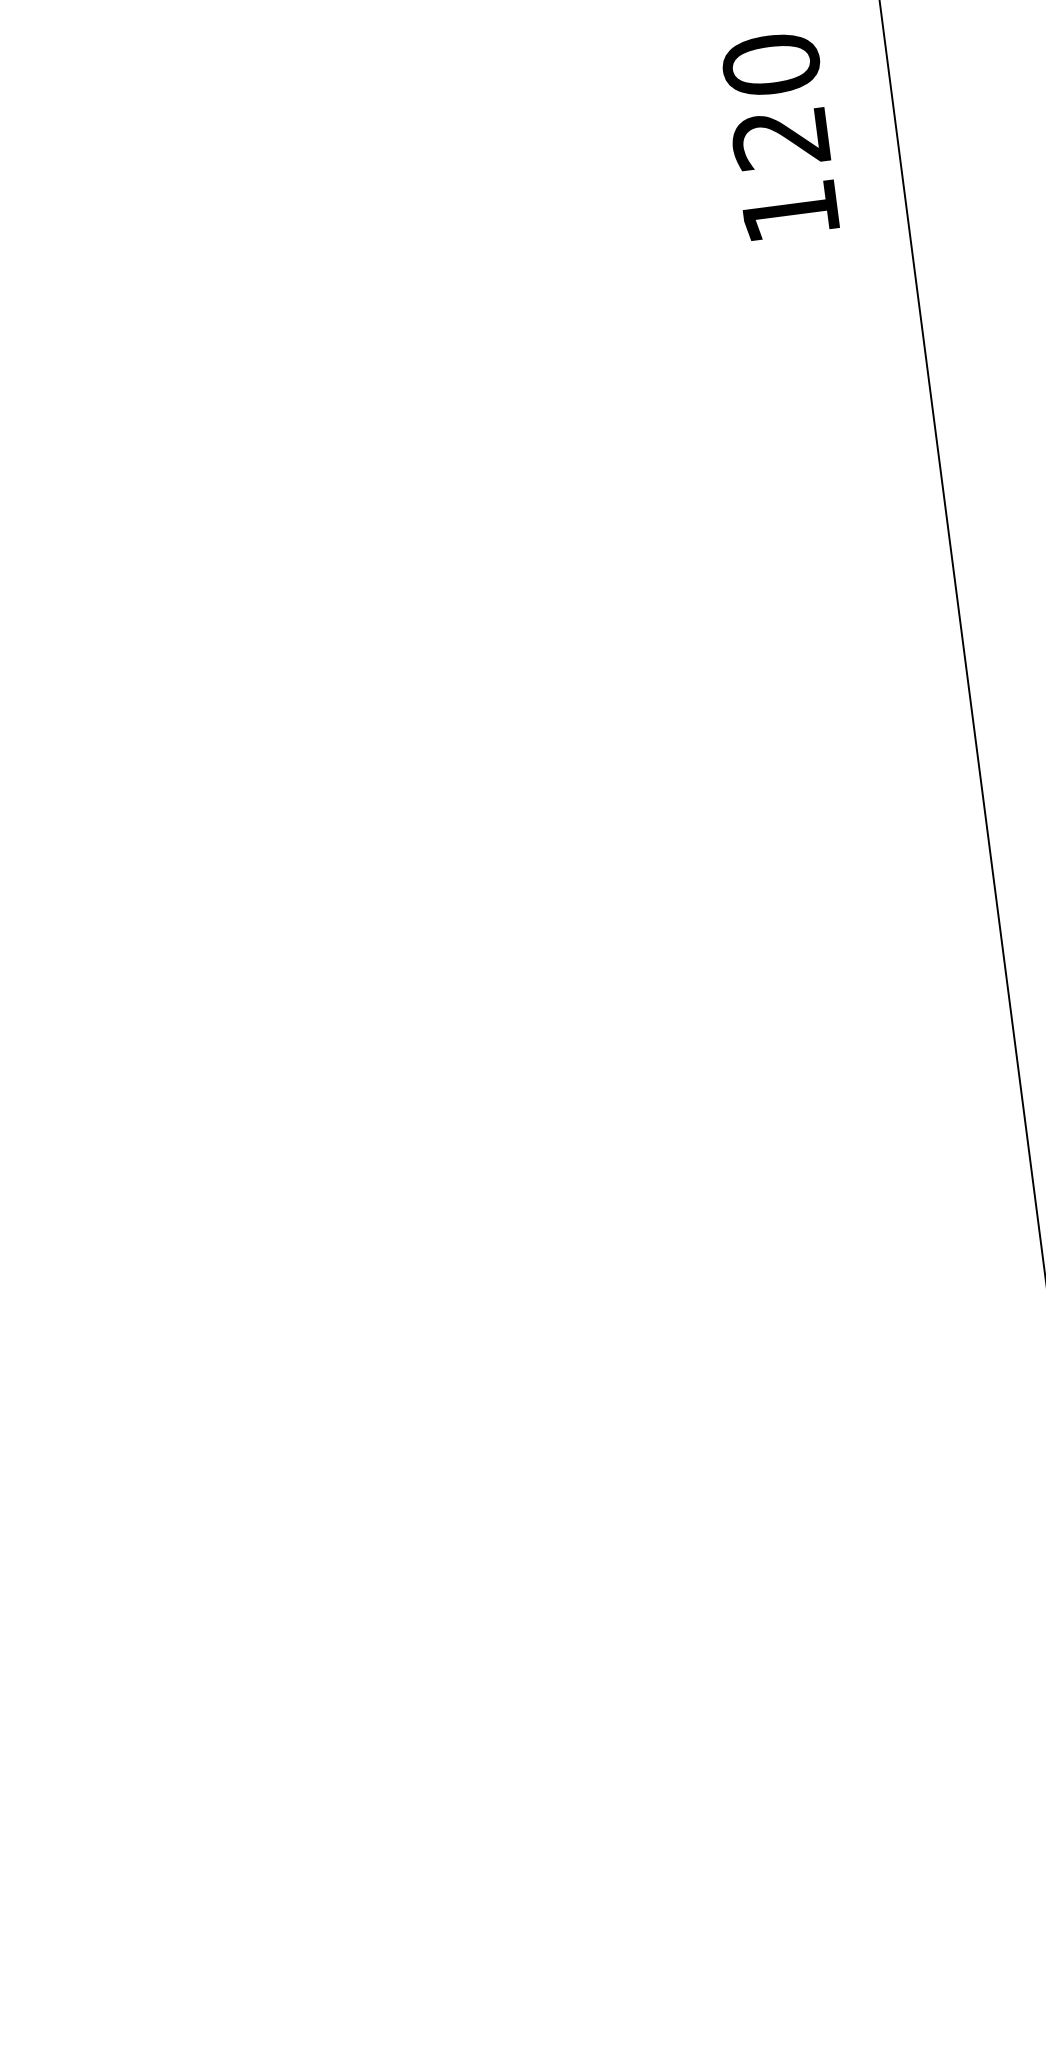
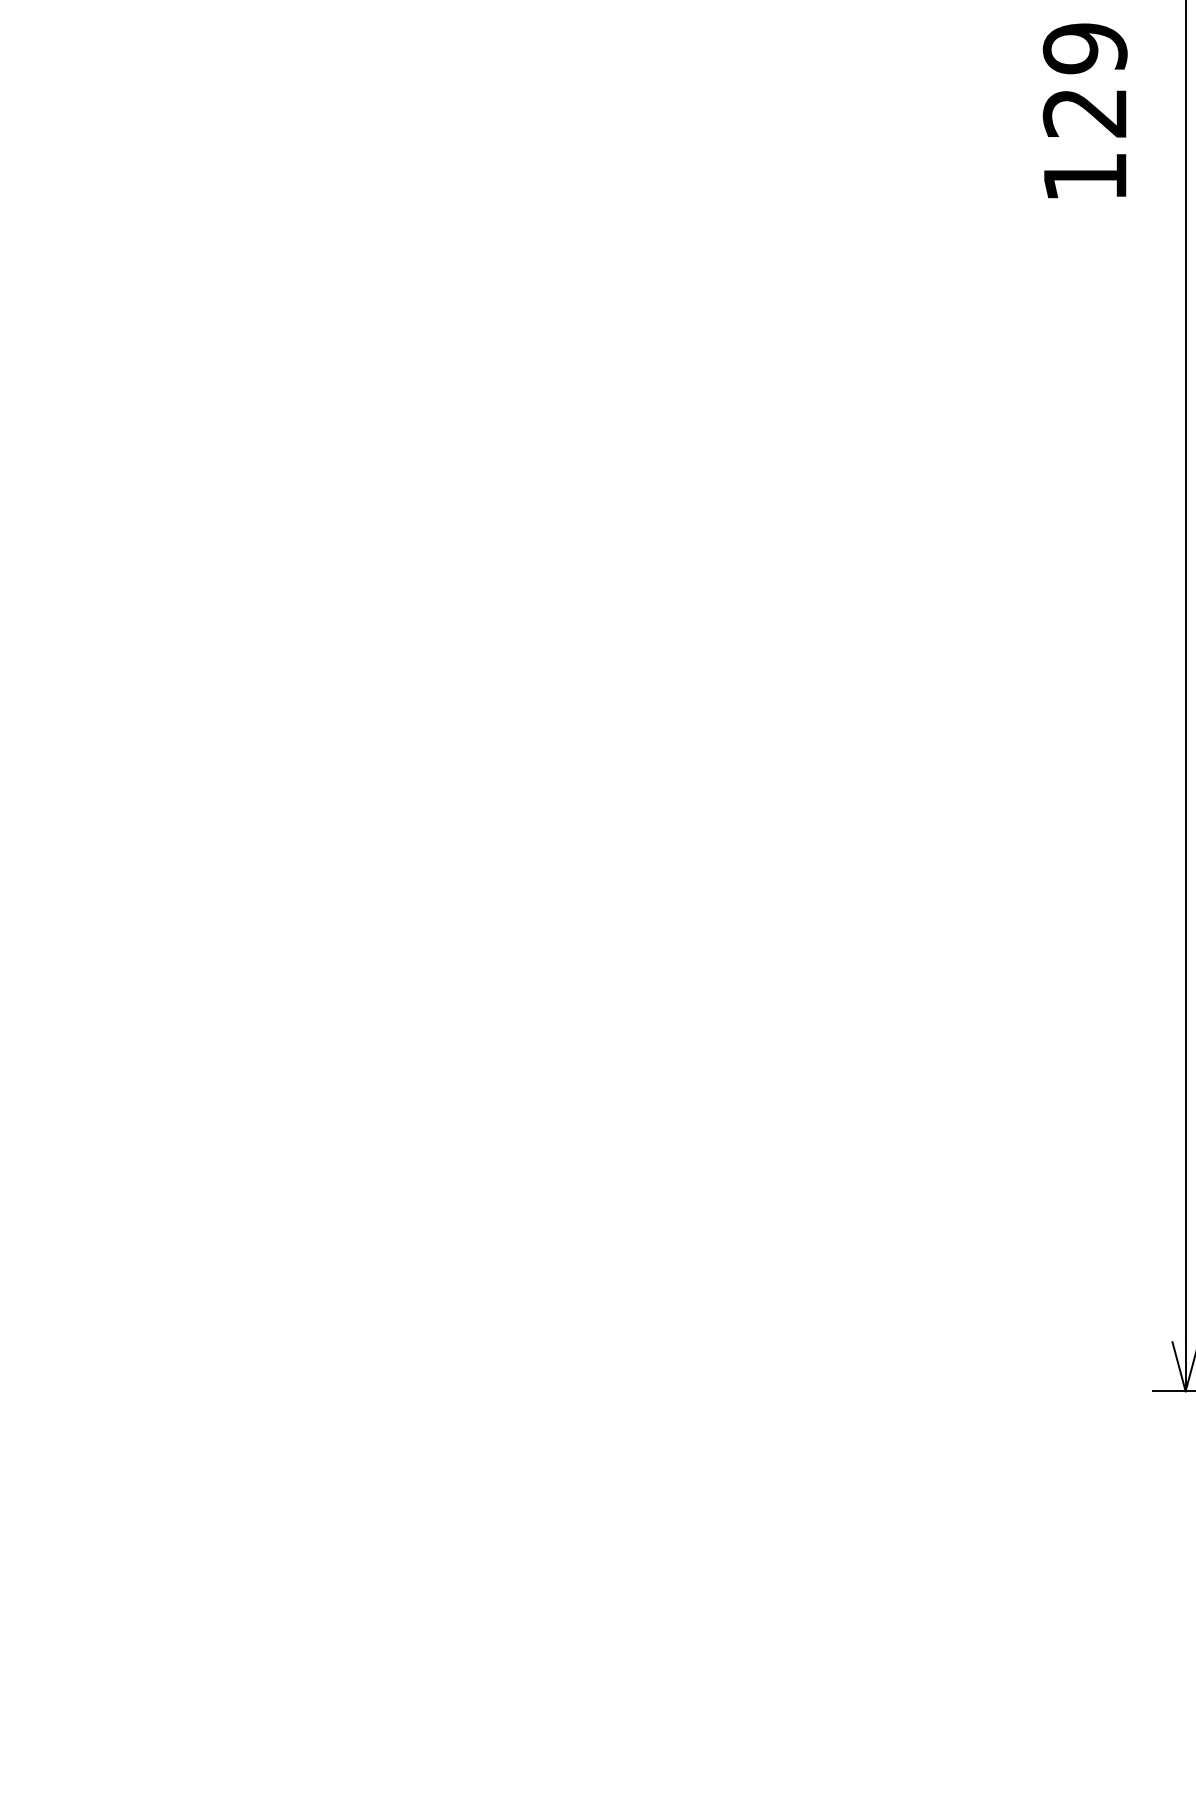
text: (771, 64) -> (1085, 48), 120 -> 129

